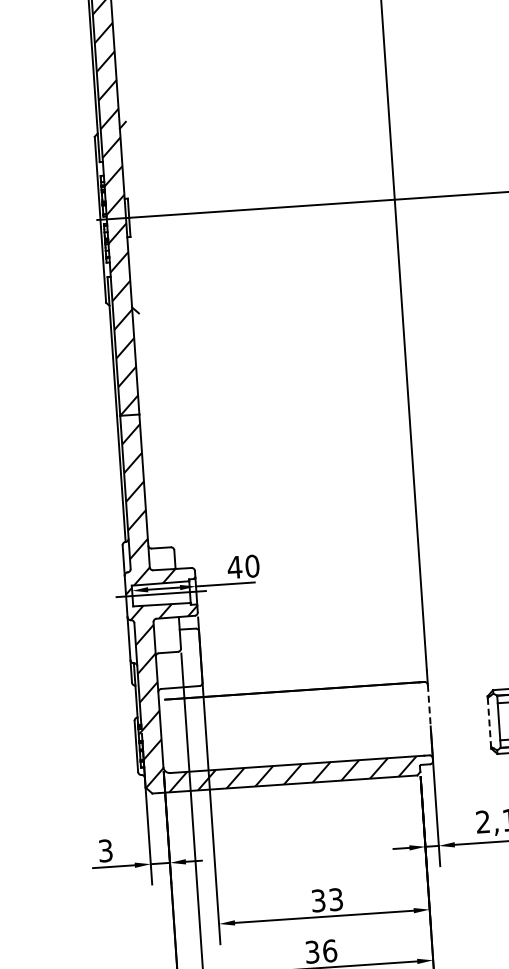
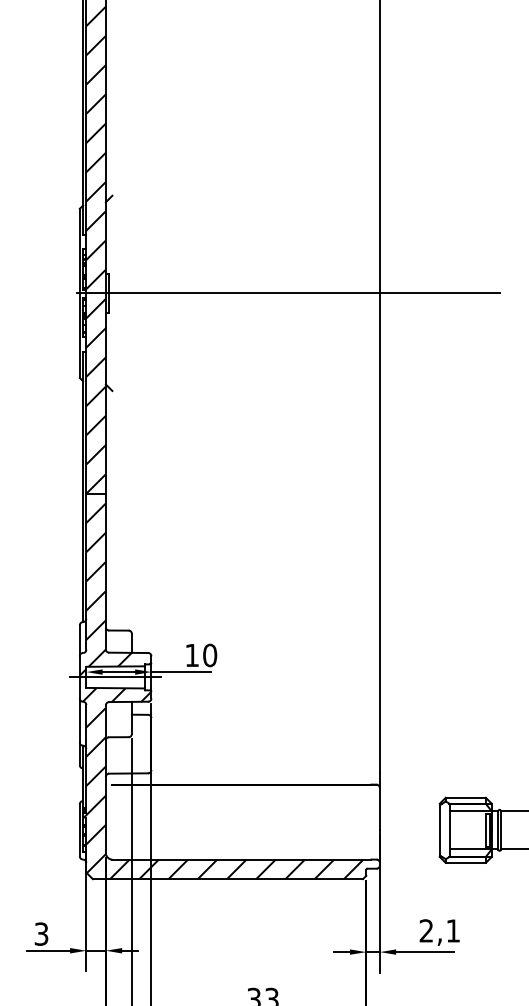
text: (234, 567) -> (191, 655), 40 -> 10
line: (428, 706) -> (379, 809), dashed -> solid
line: (489, 722) -> (439, 830), dashed -> solid

